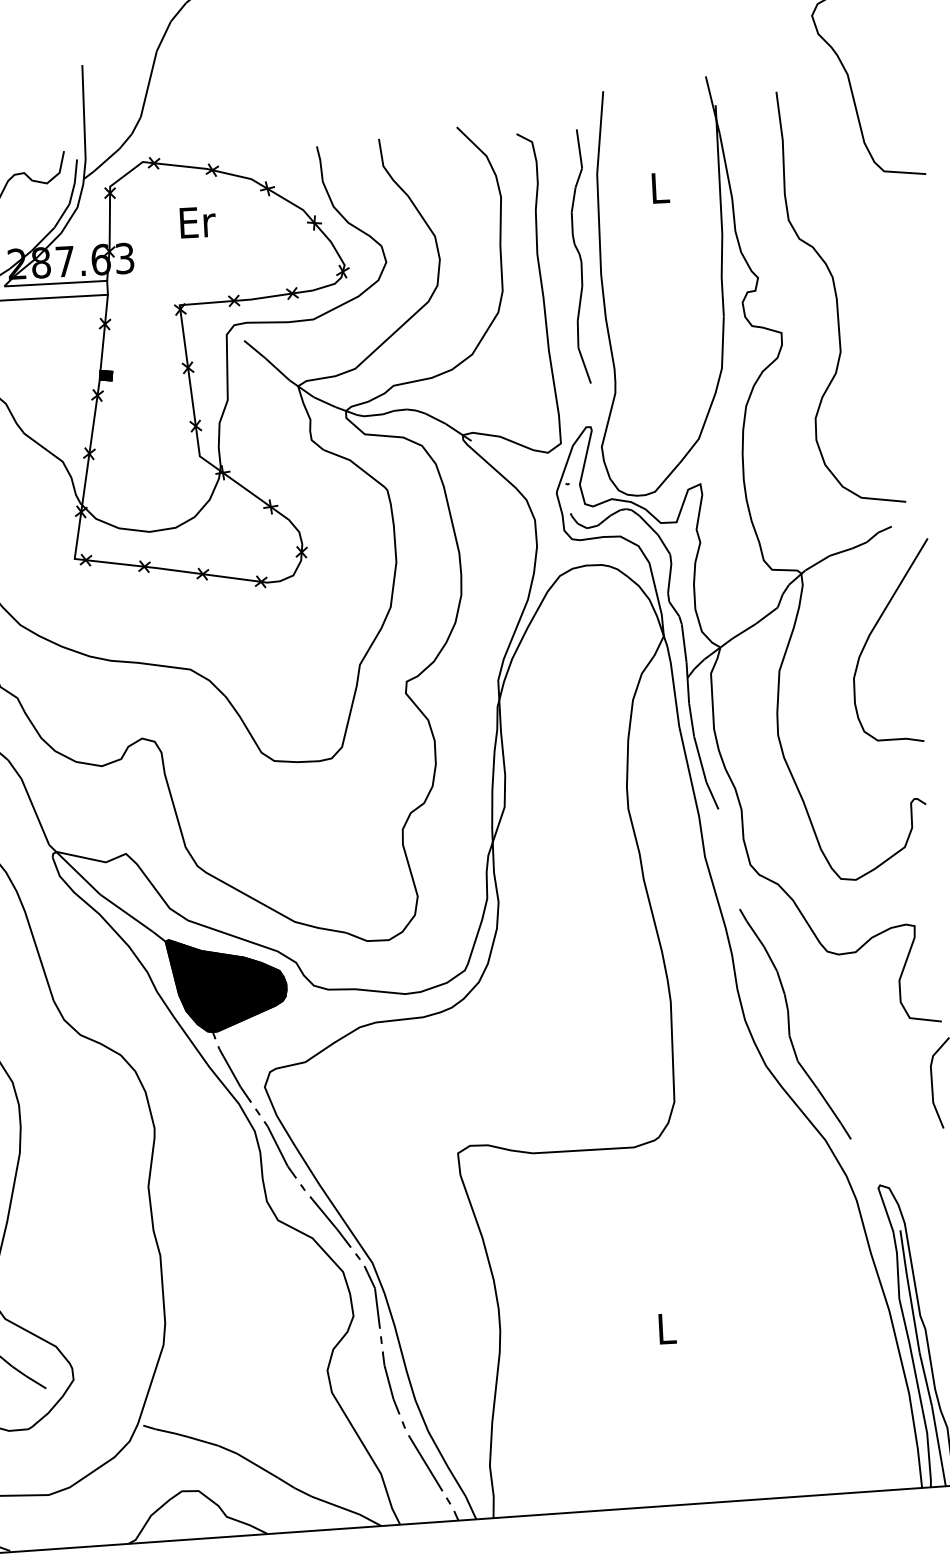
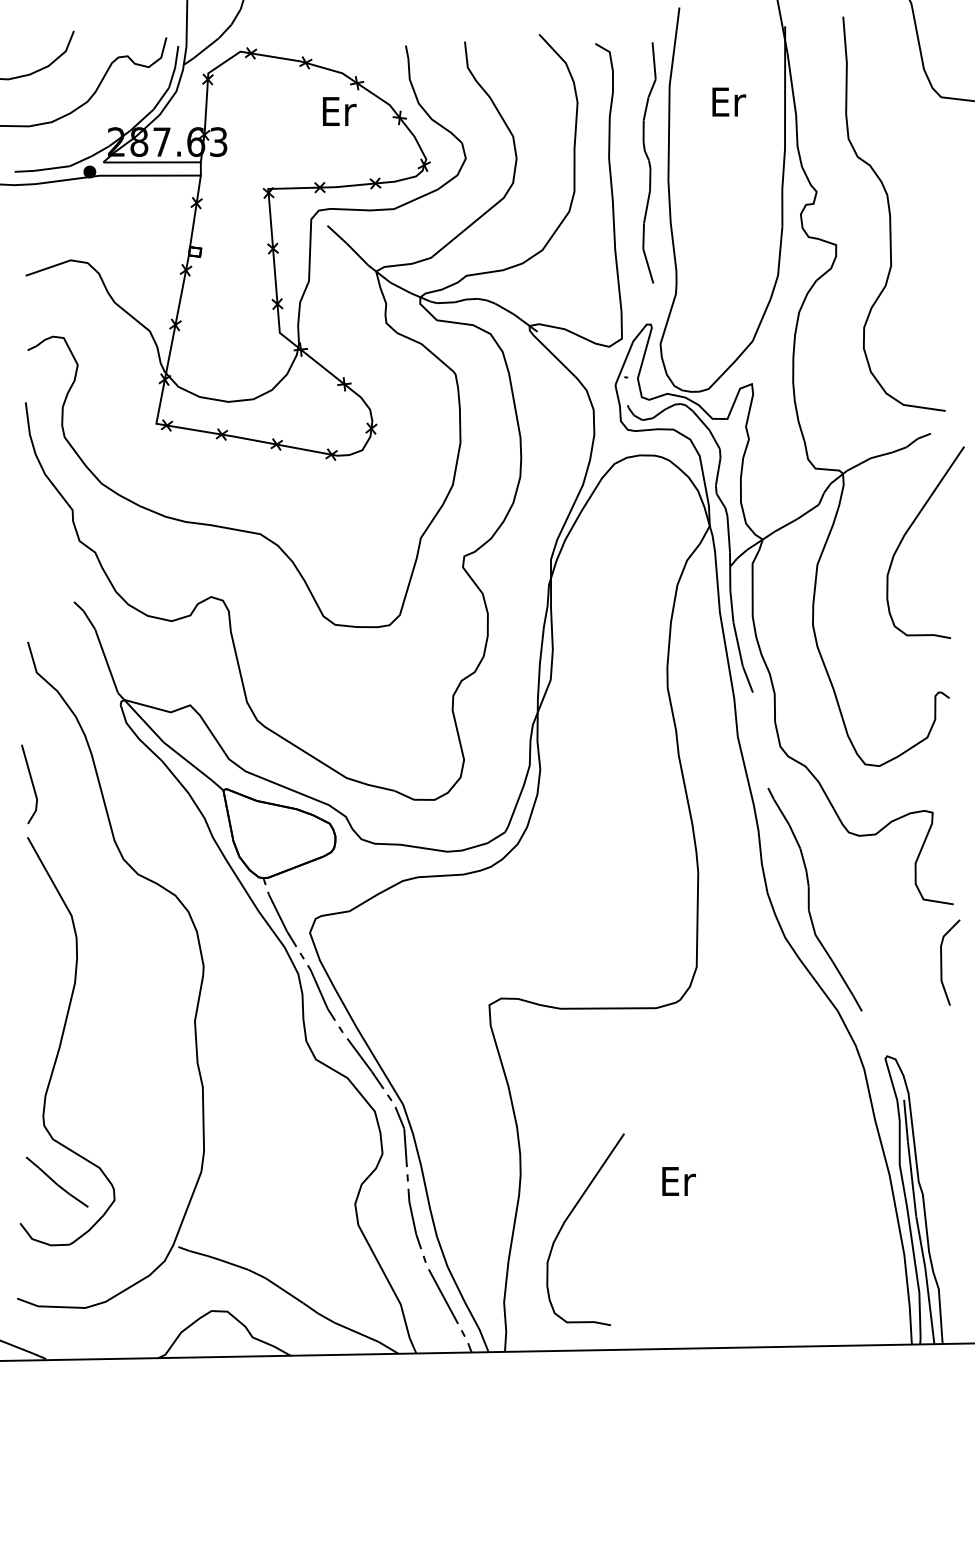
text: (661, 187) -> (729, 101), L -> Er
text: (197, 222) -> (339, 111), moved
fill: (105, 375) -> (194, 251), removed
fill: (227, 984) -> (279, 833), removed
text: (667, 1328) -> (678, 1181), L -> Er
curve: (553, 1374) -> (568, 1218), added

